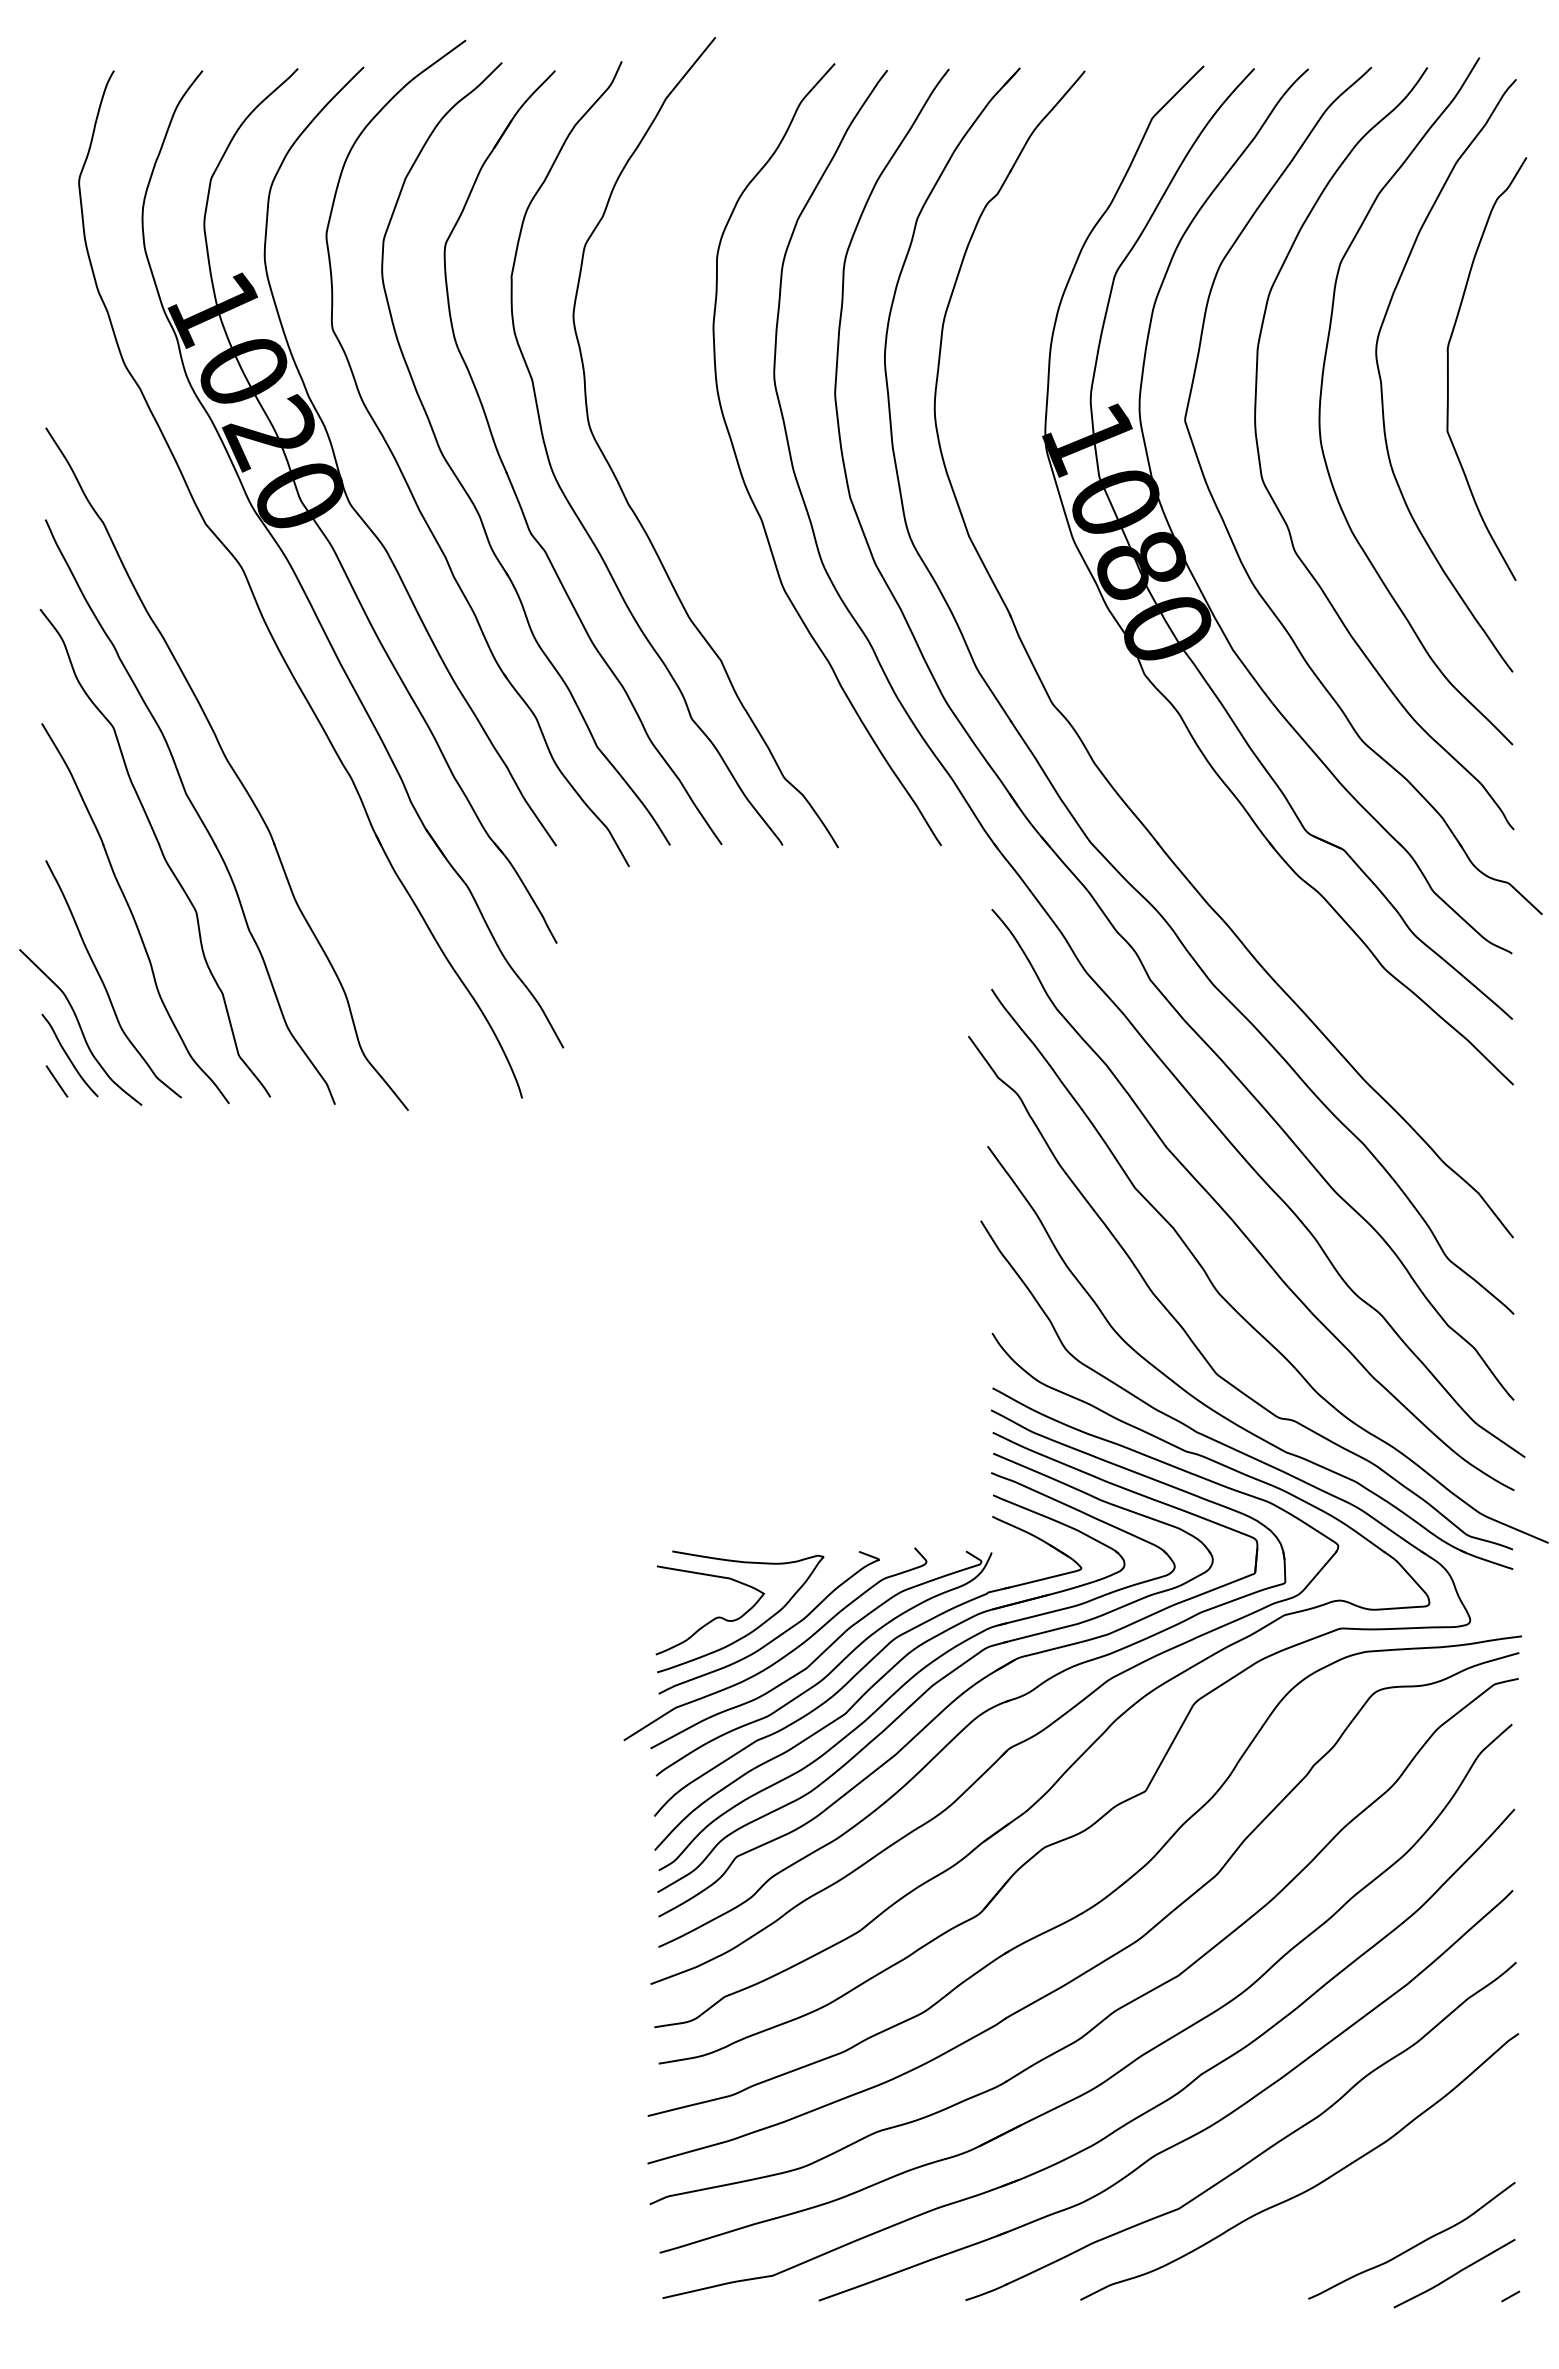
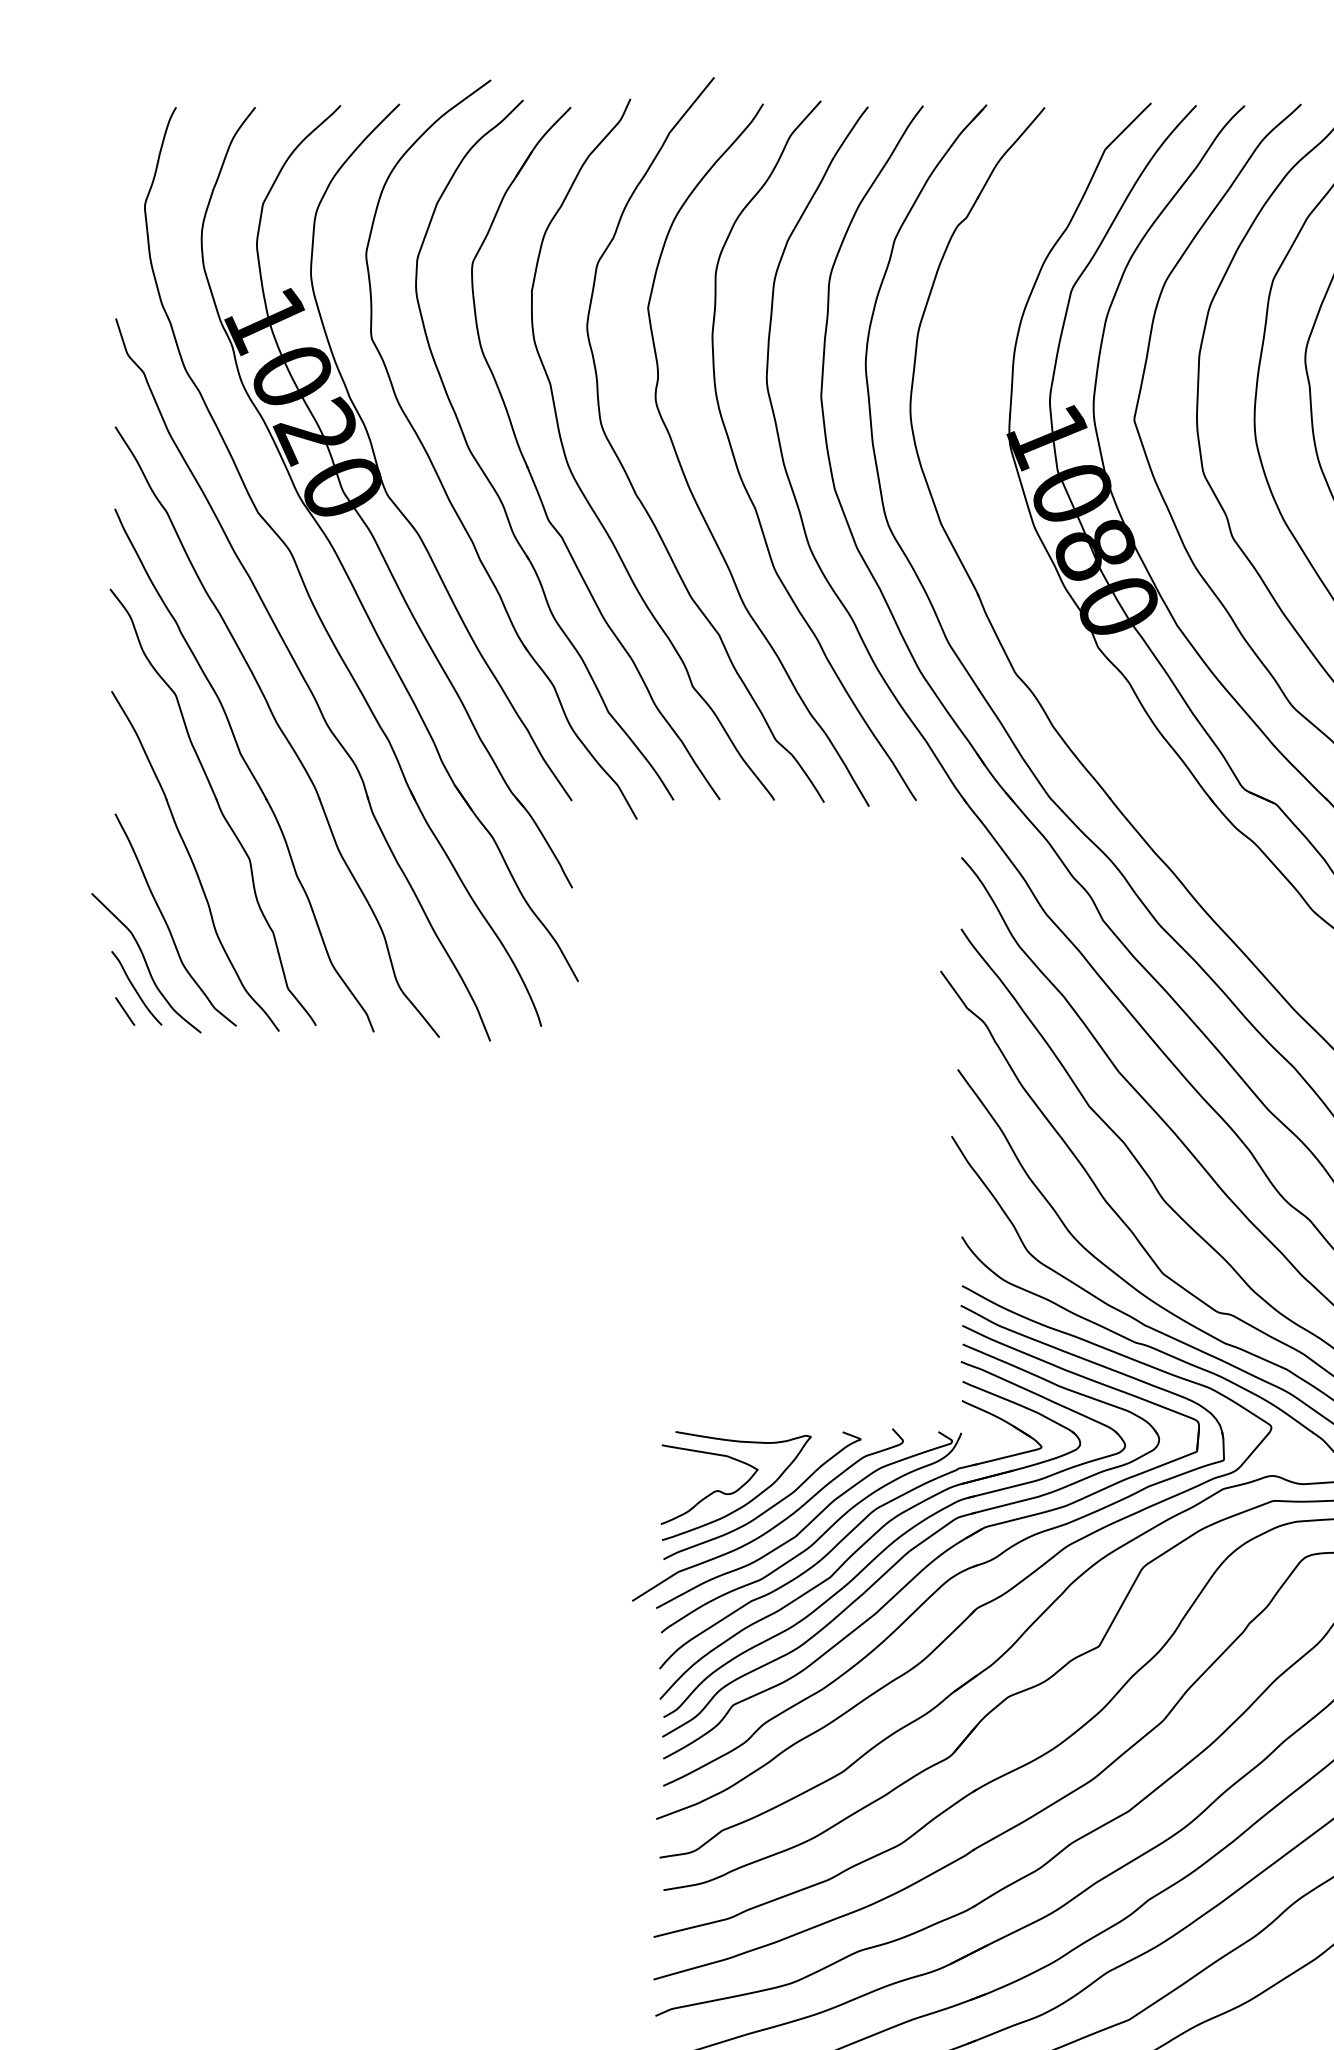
curve: (687, 492) -> (689, 484), added
part: (255, 710) -> (302, 679), added

